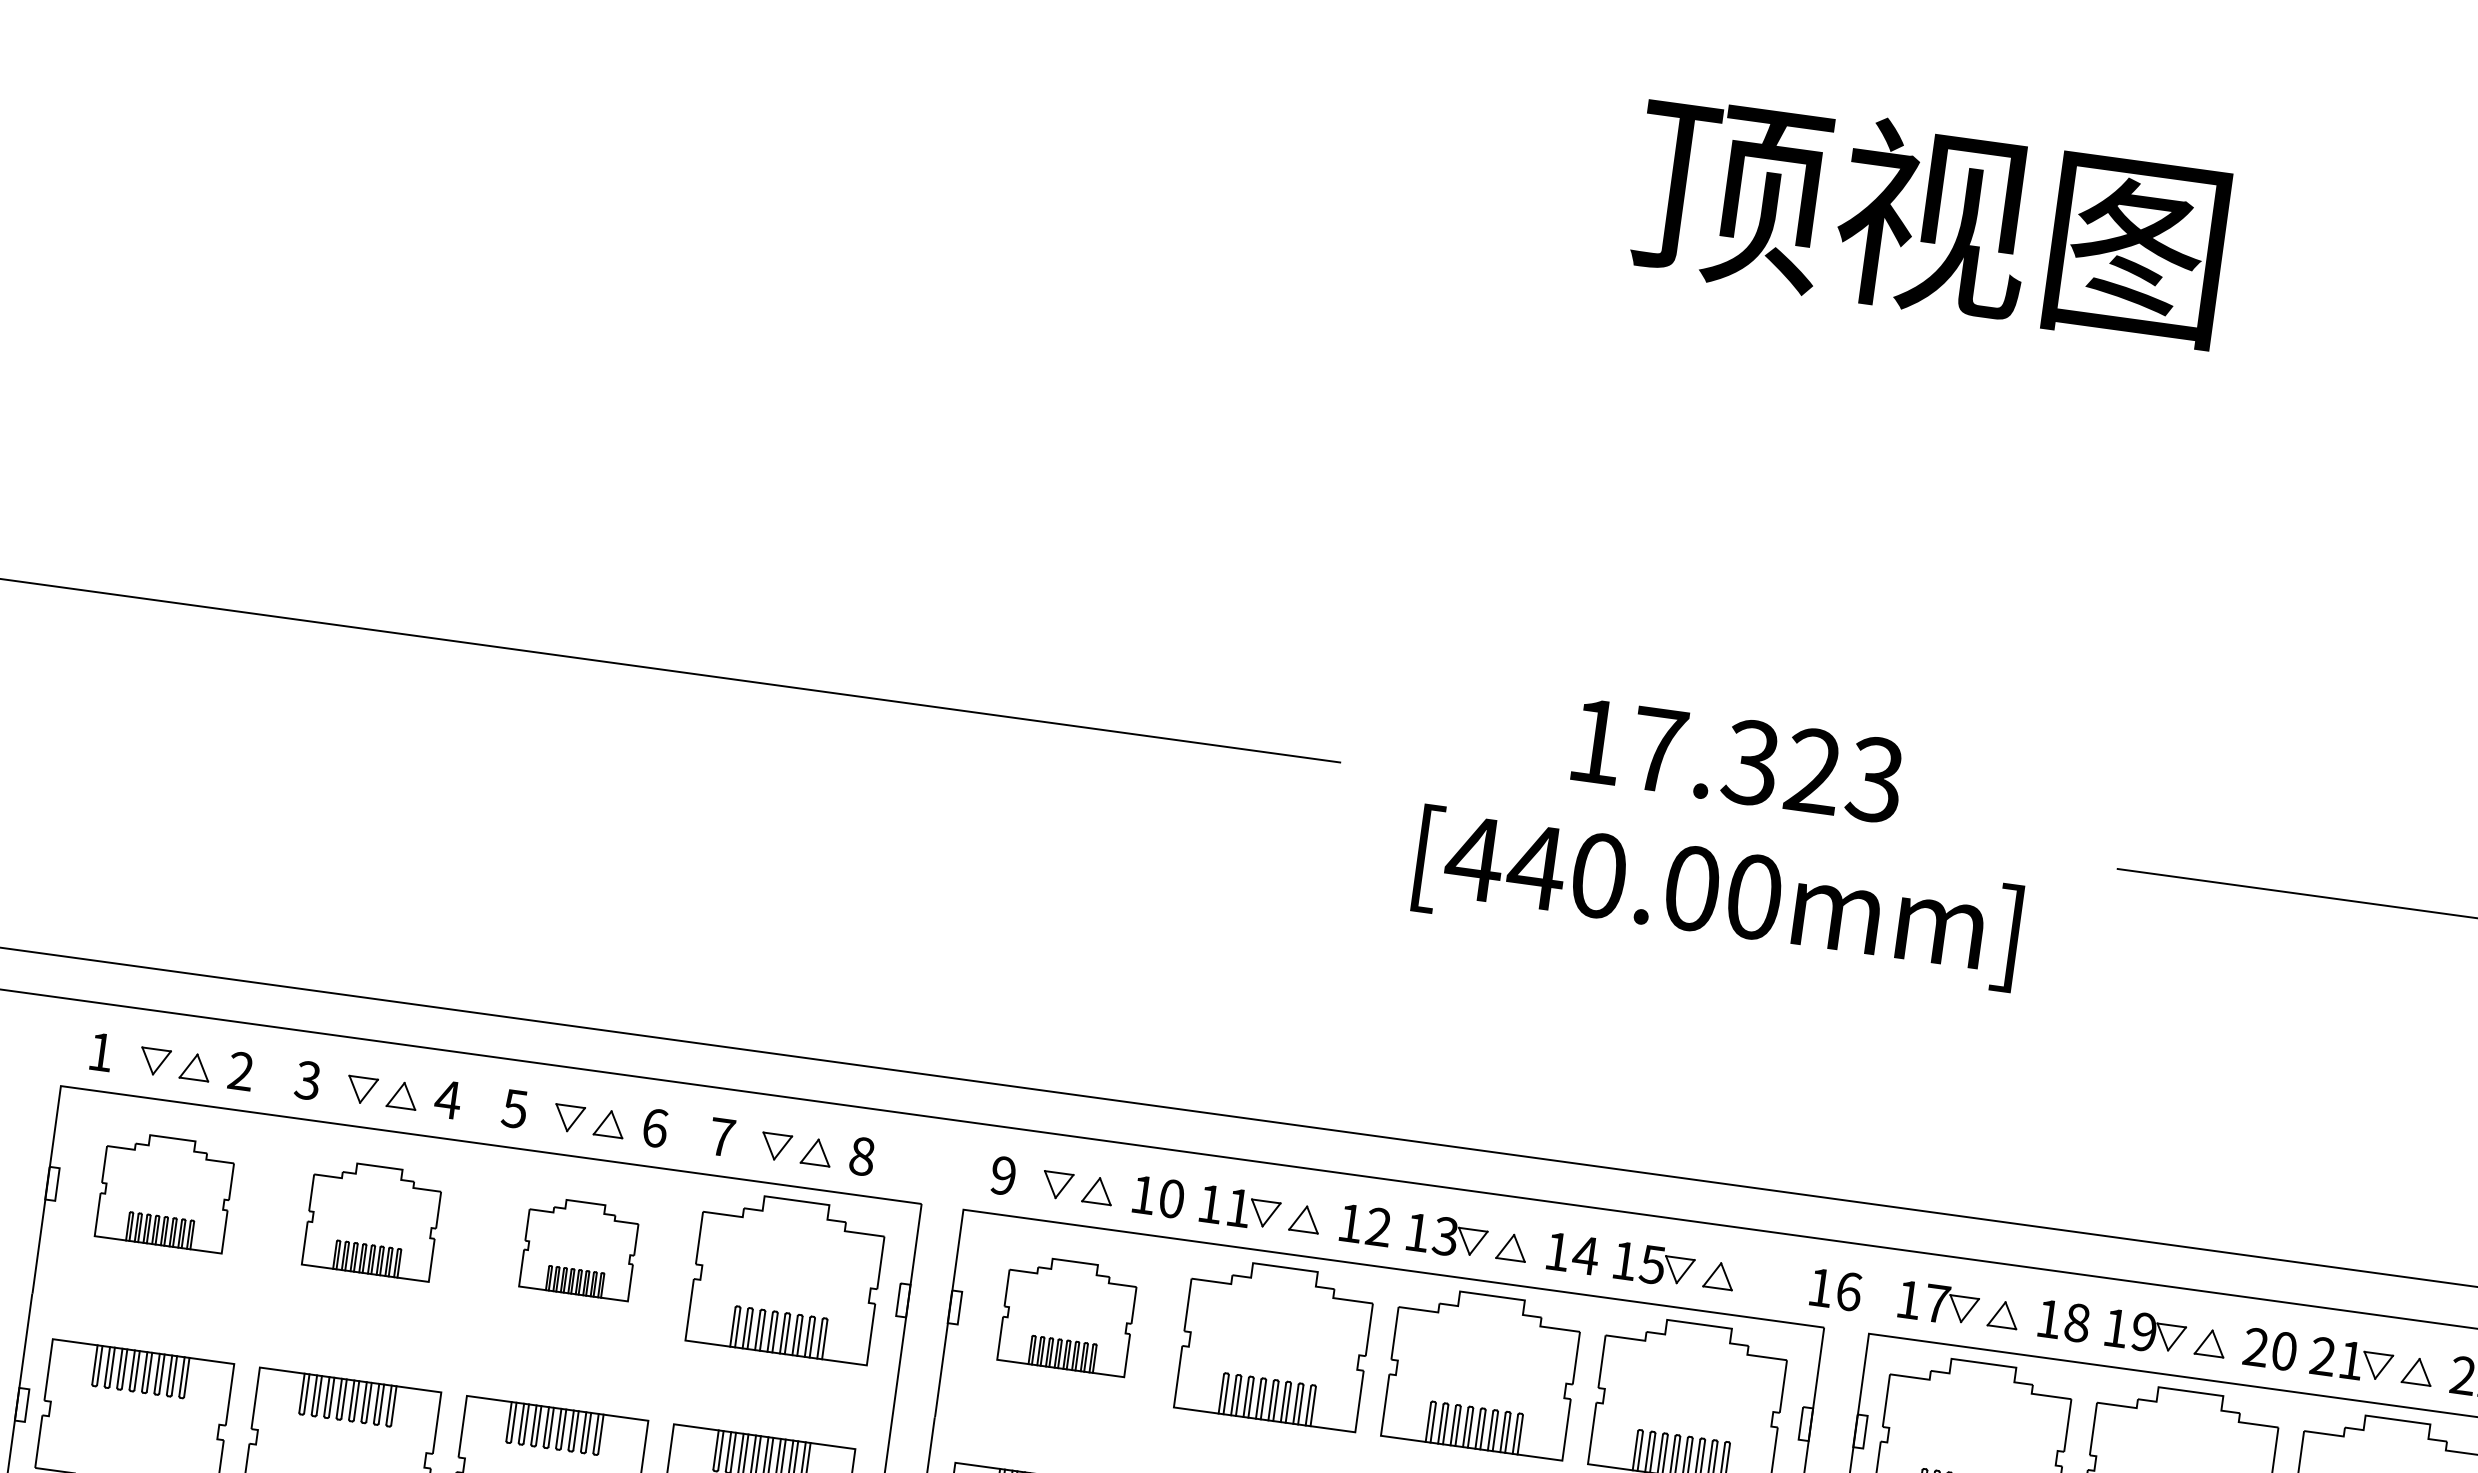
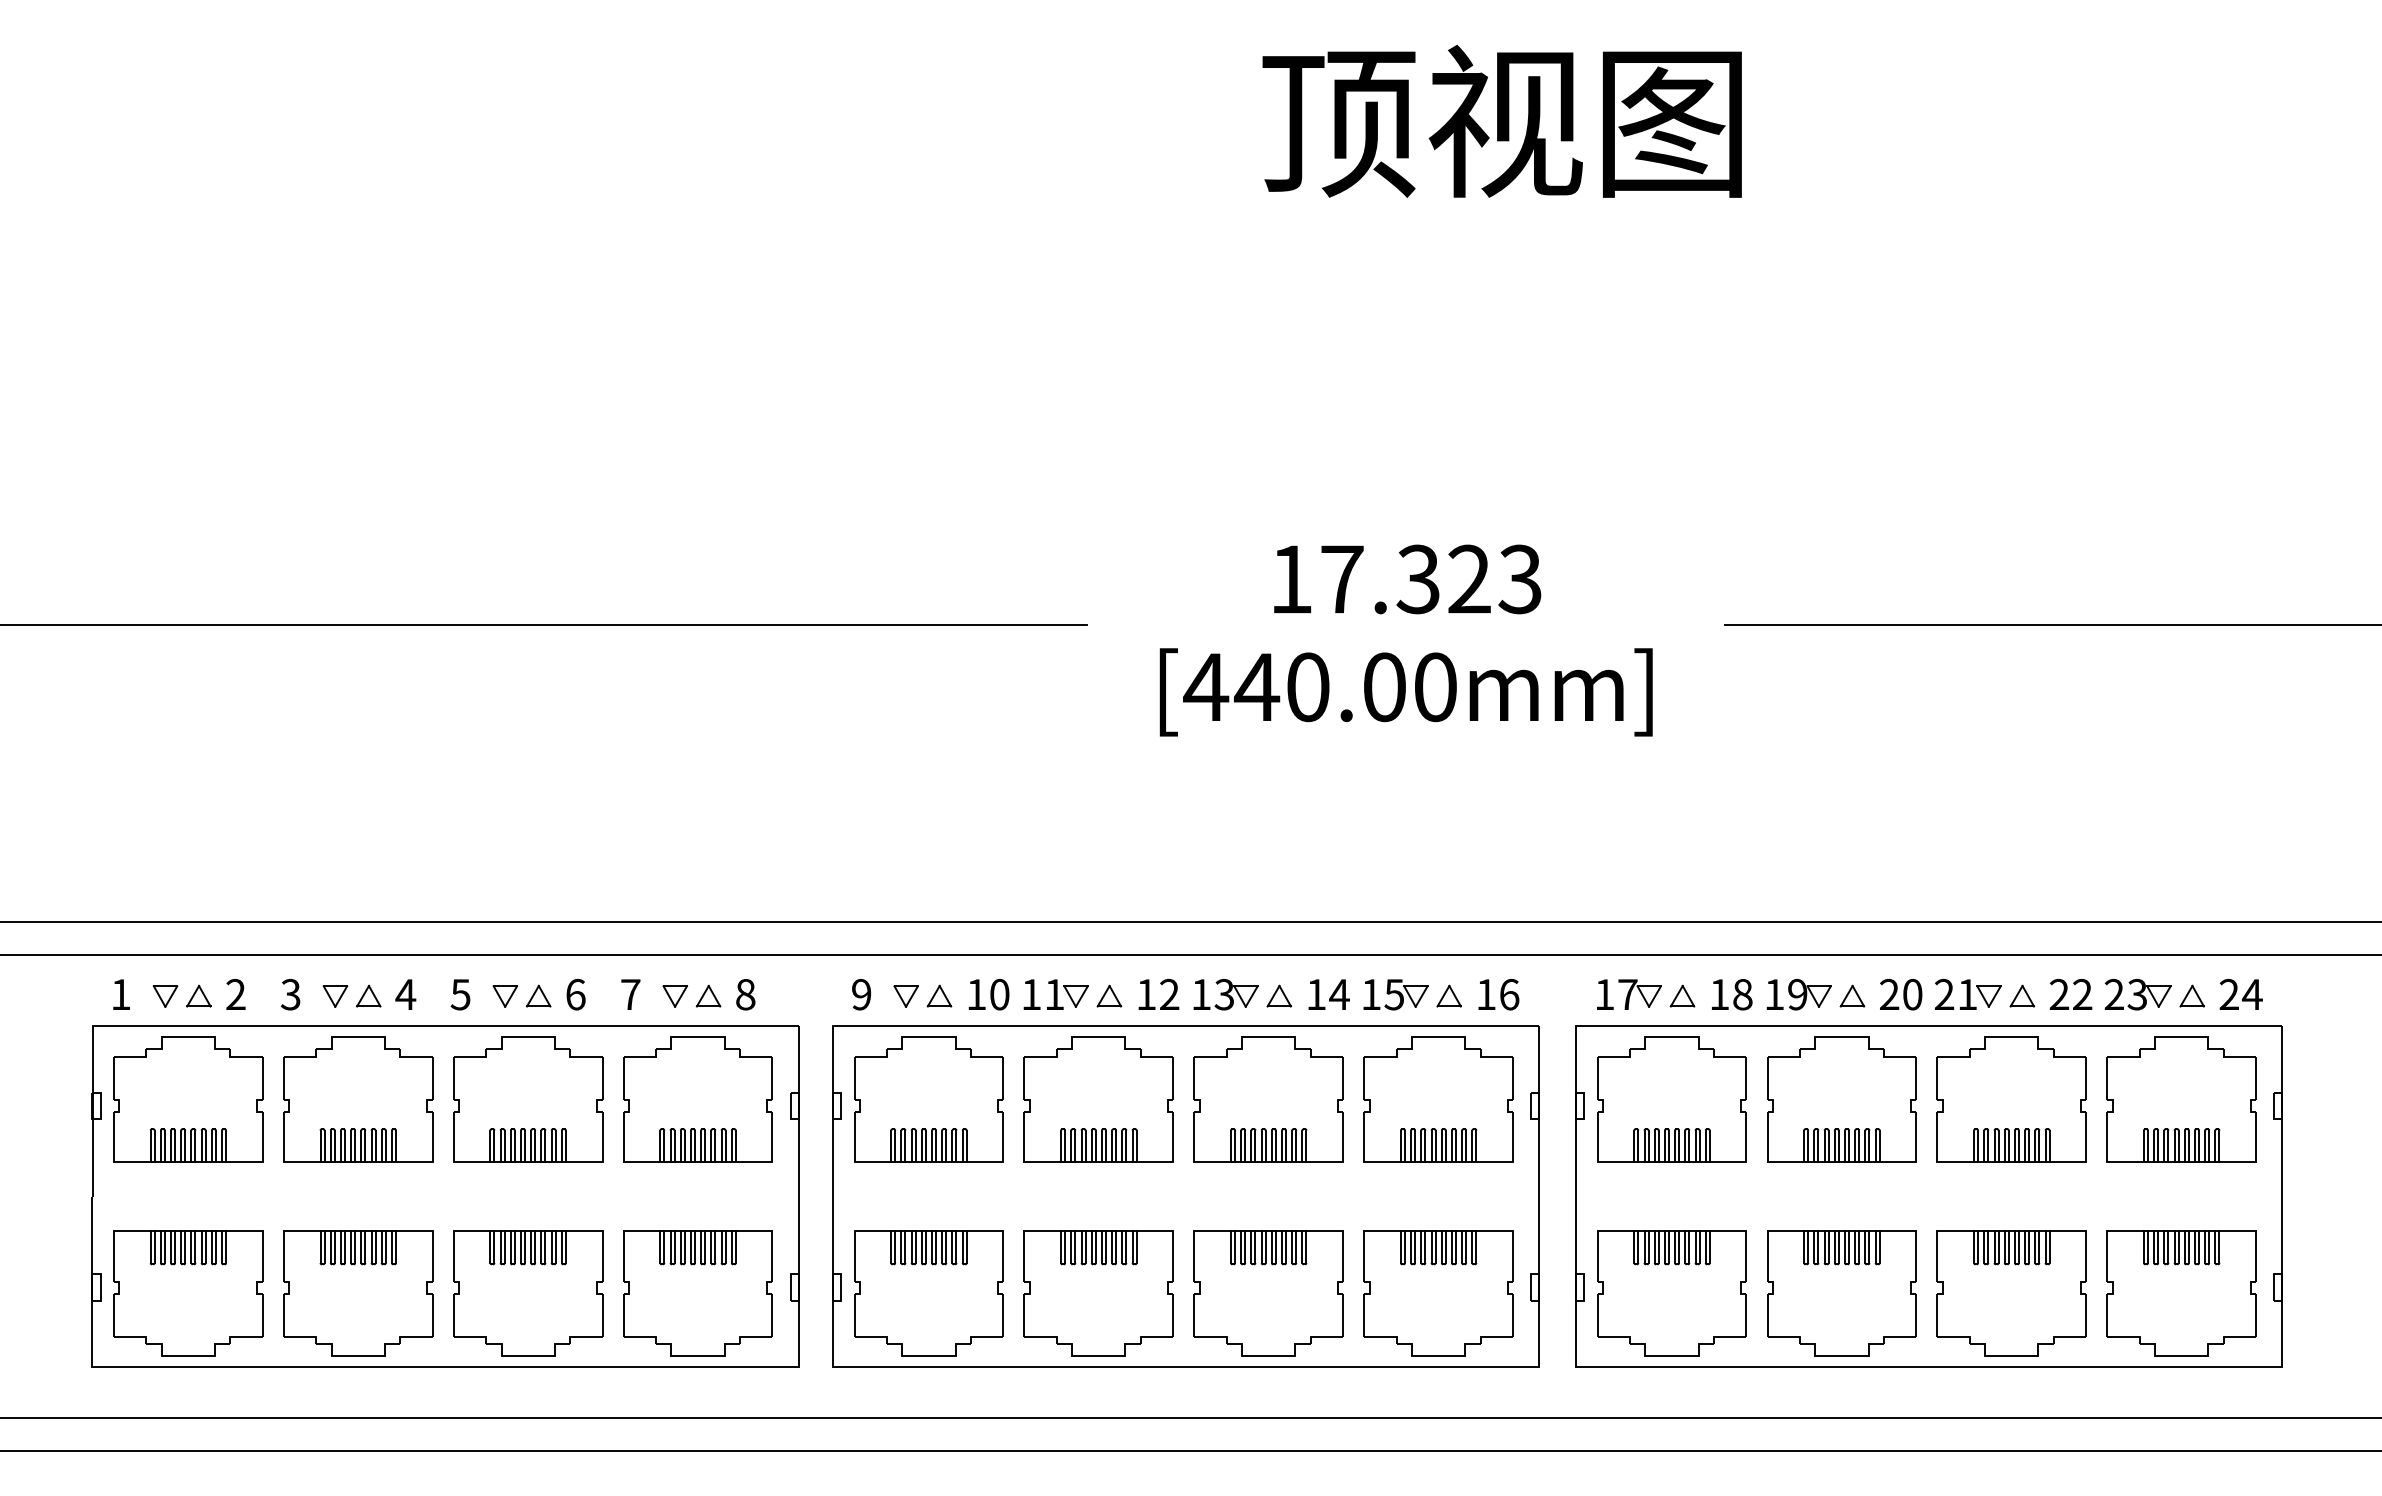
part: (165, 1191) -> (188, 1099), size x1.43
part: (372, 1219) -> (358, 1099), size x1.43
part: (580, 1247) -> (528, 1099), size x1.67
text: (1835, 1289) -> (1498, 994), moved
part: (1067, 1314) -> (928, 1099), size x1.43

